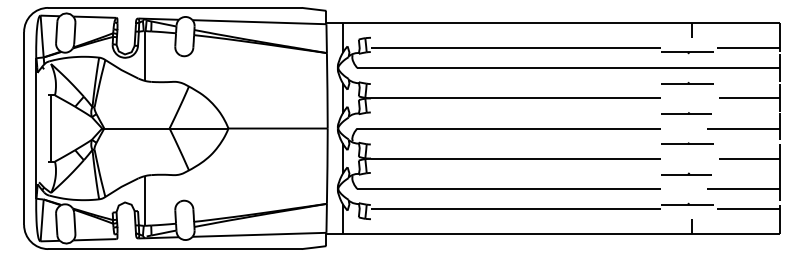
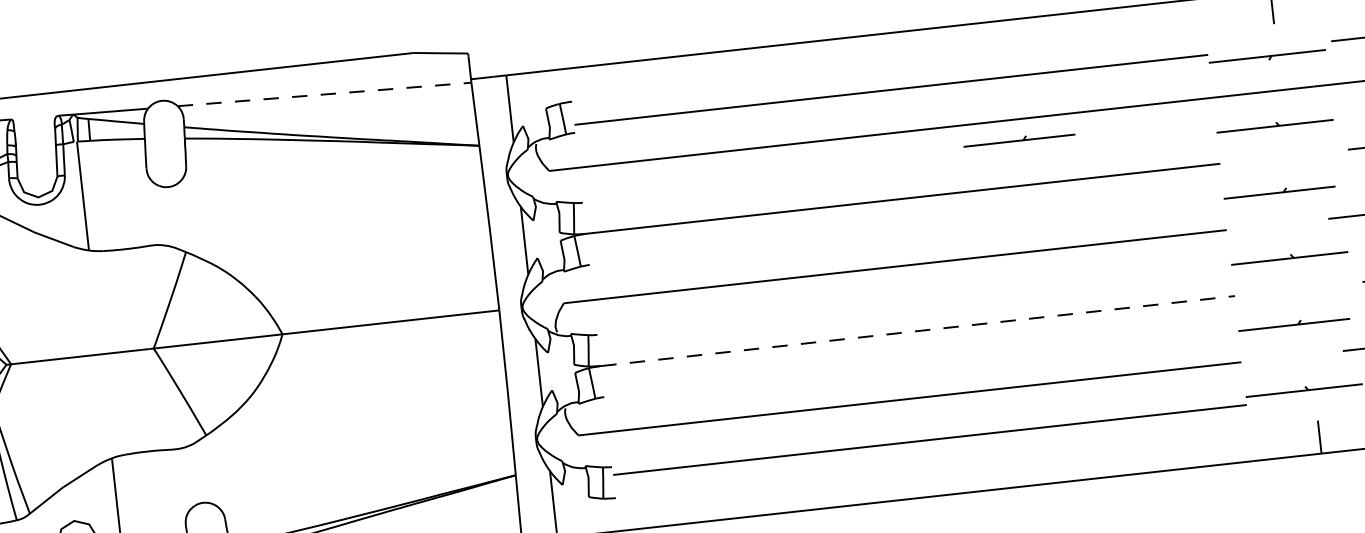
line: (259, 22) -> (324, 95), solid -> dashed
part: (571, 76) -> (1019, 137), added
line: (515, 158) -> (917, 330), solid -> dashed

